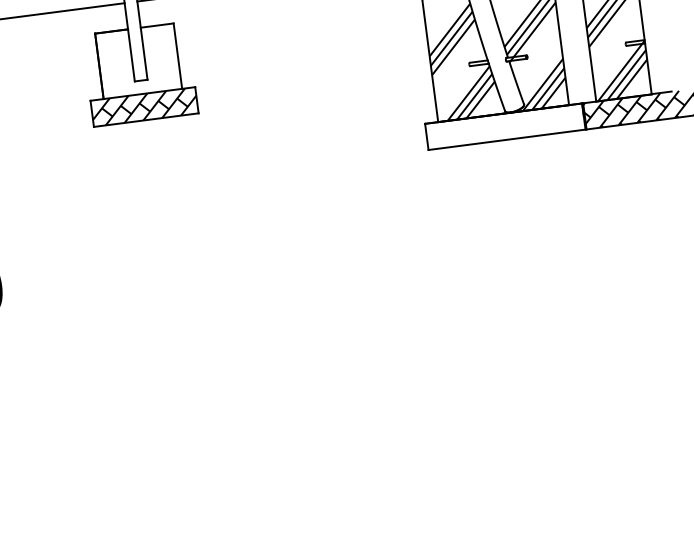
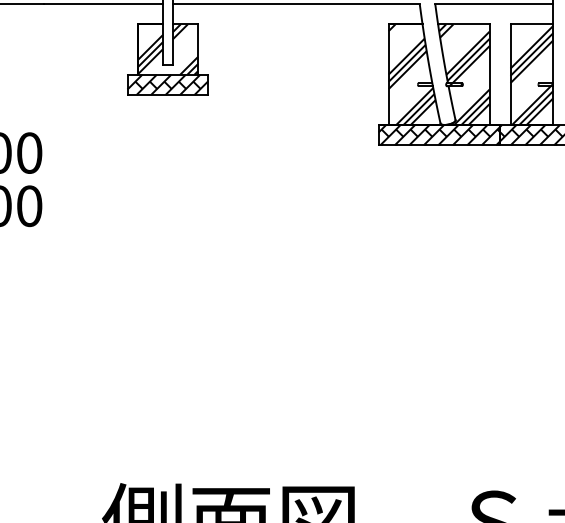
hatch: (138, 61) -> (167, 49), added
hatch: (504, 127) -> (438, 135), added

